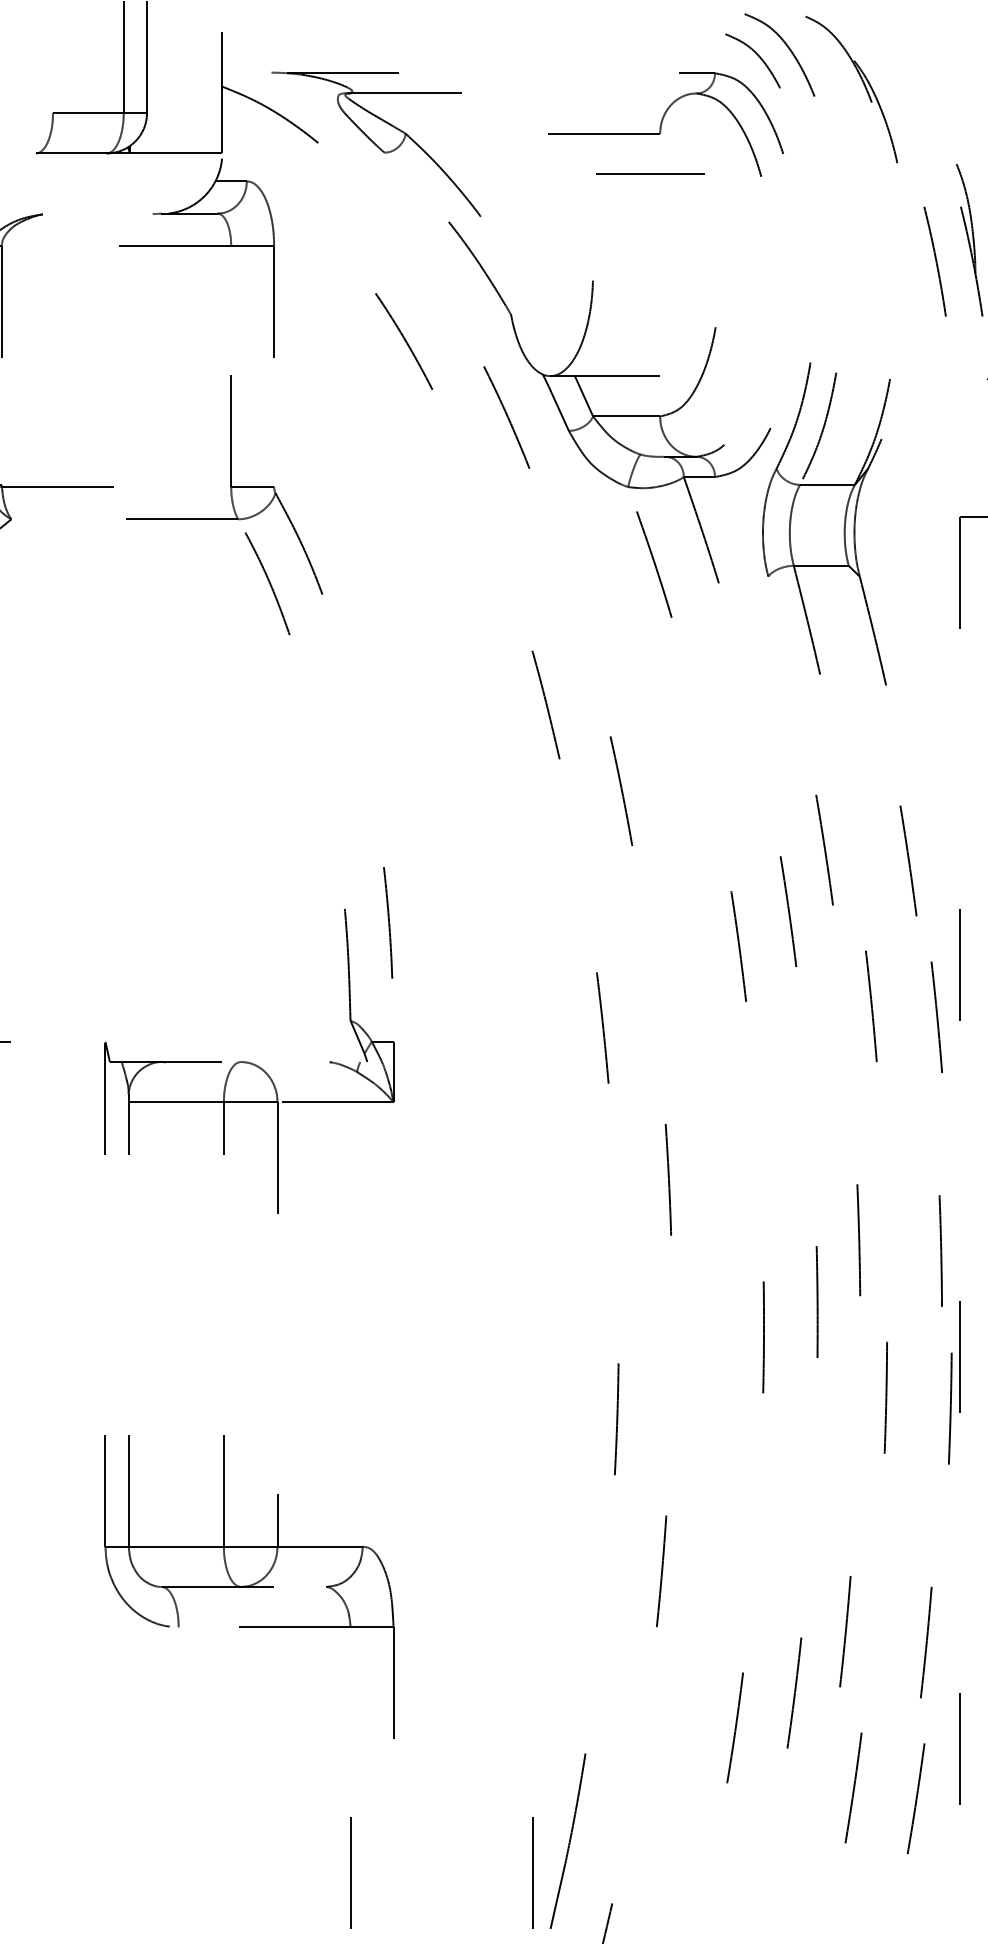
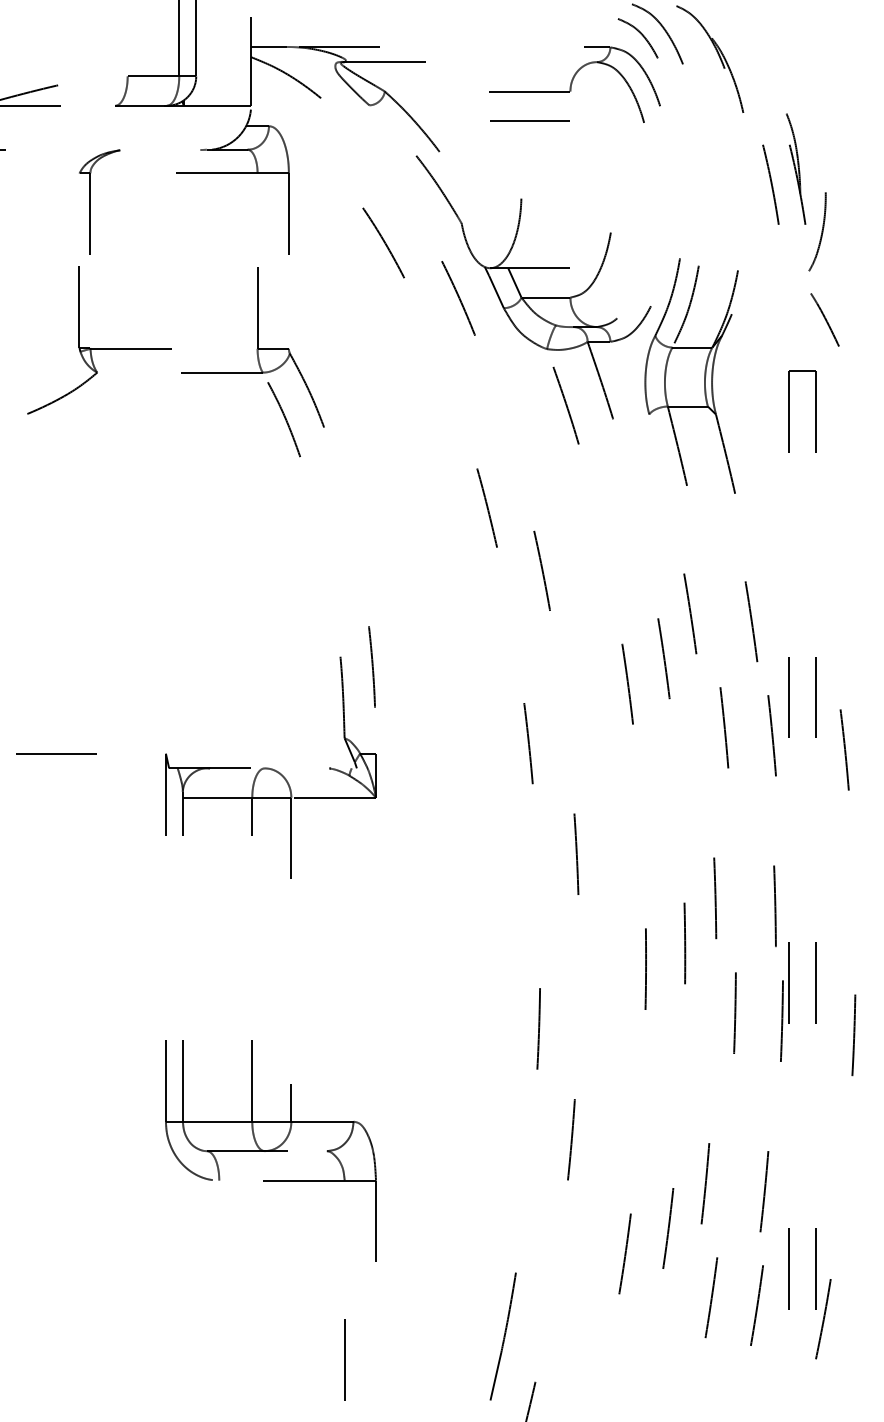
line: (247, 72) -> (269, 46), added
line: (649, 173) -> (529, 120), moved
line: (532, 1872) -> (477, 1359), removed

